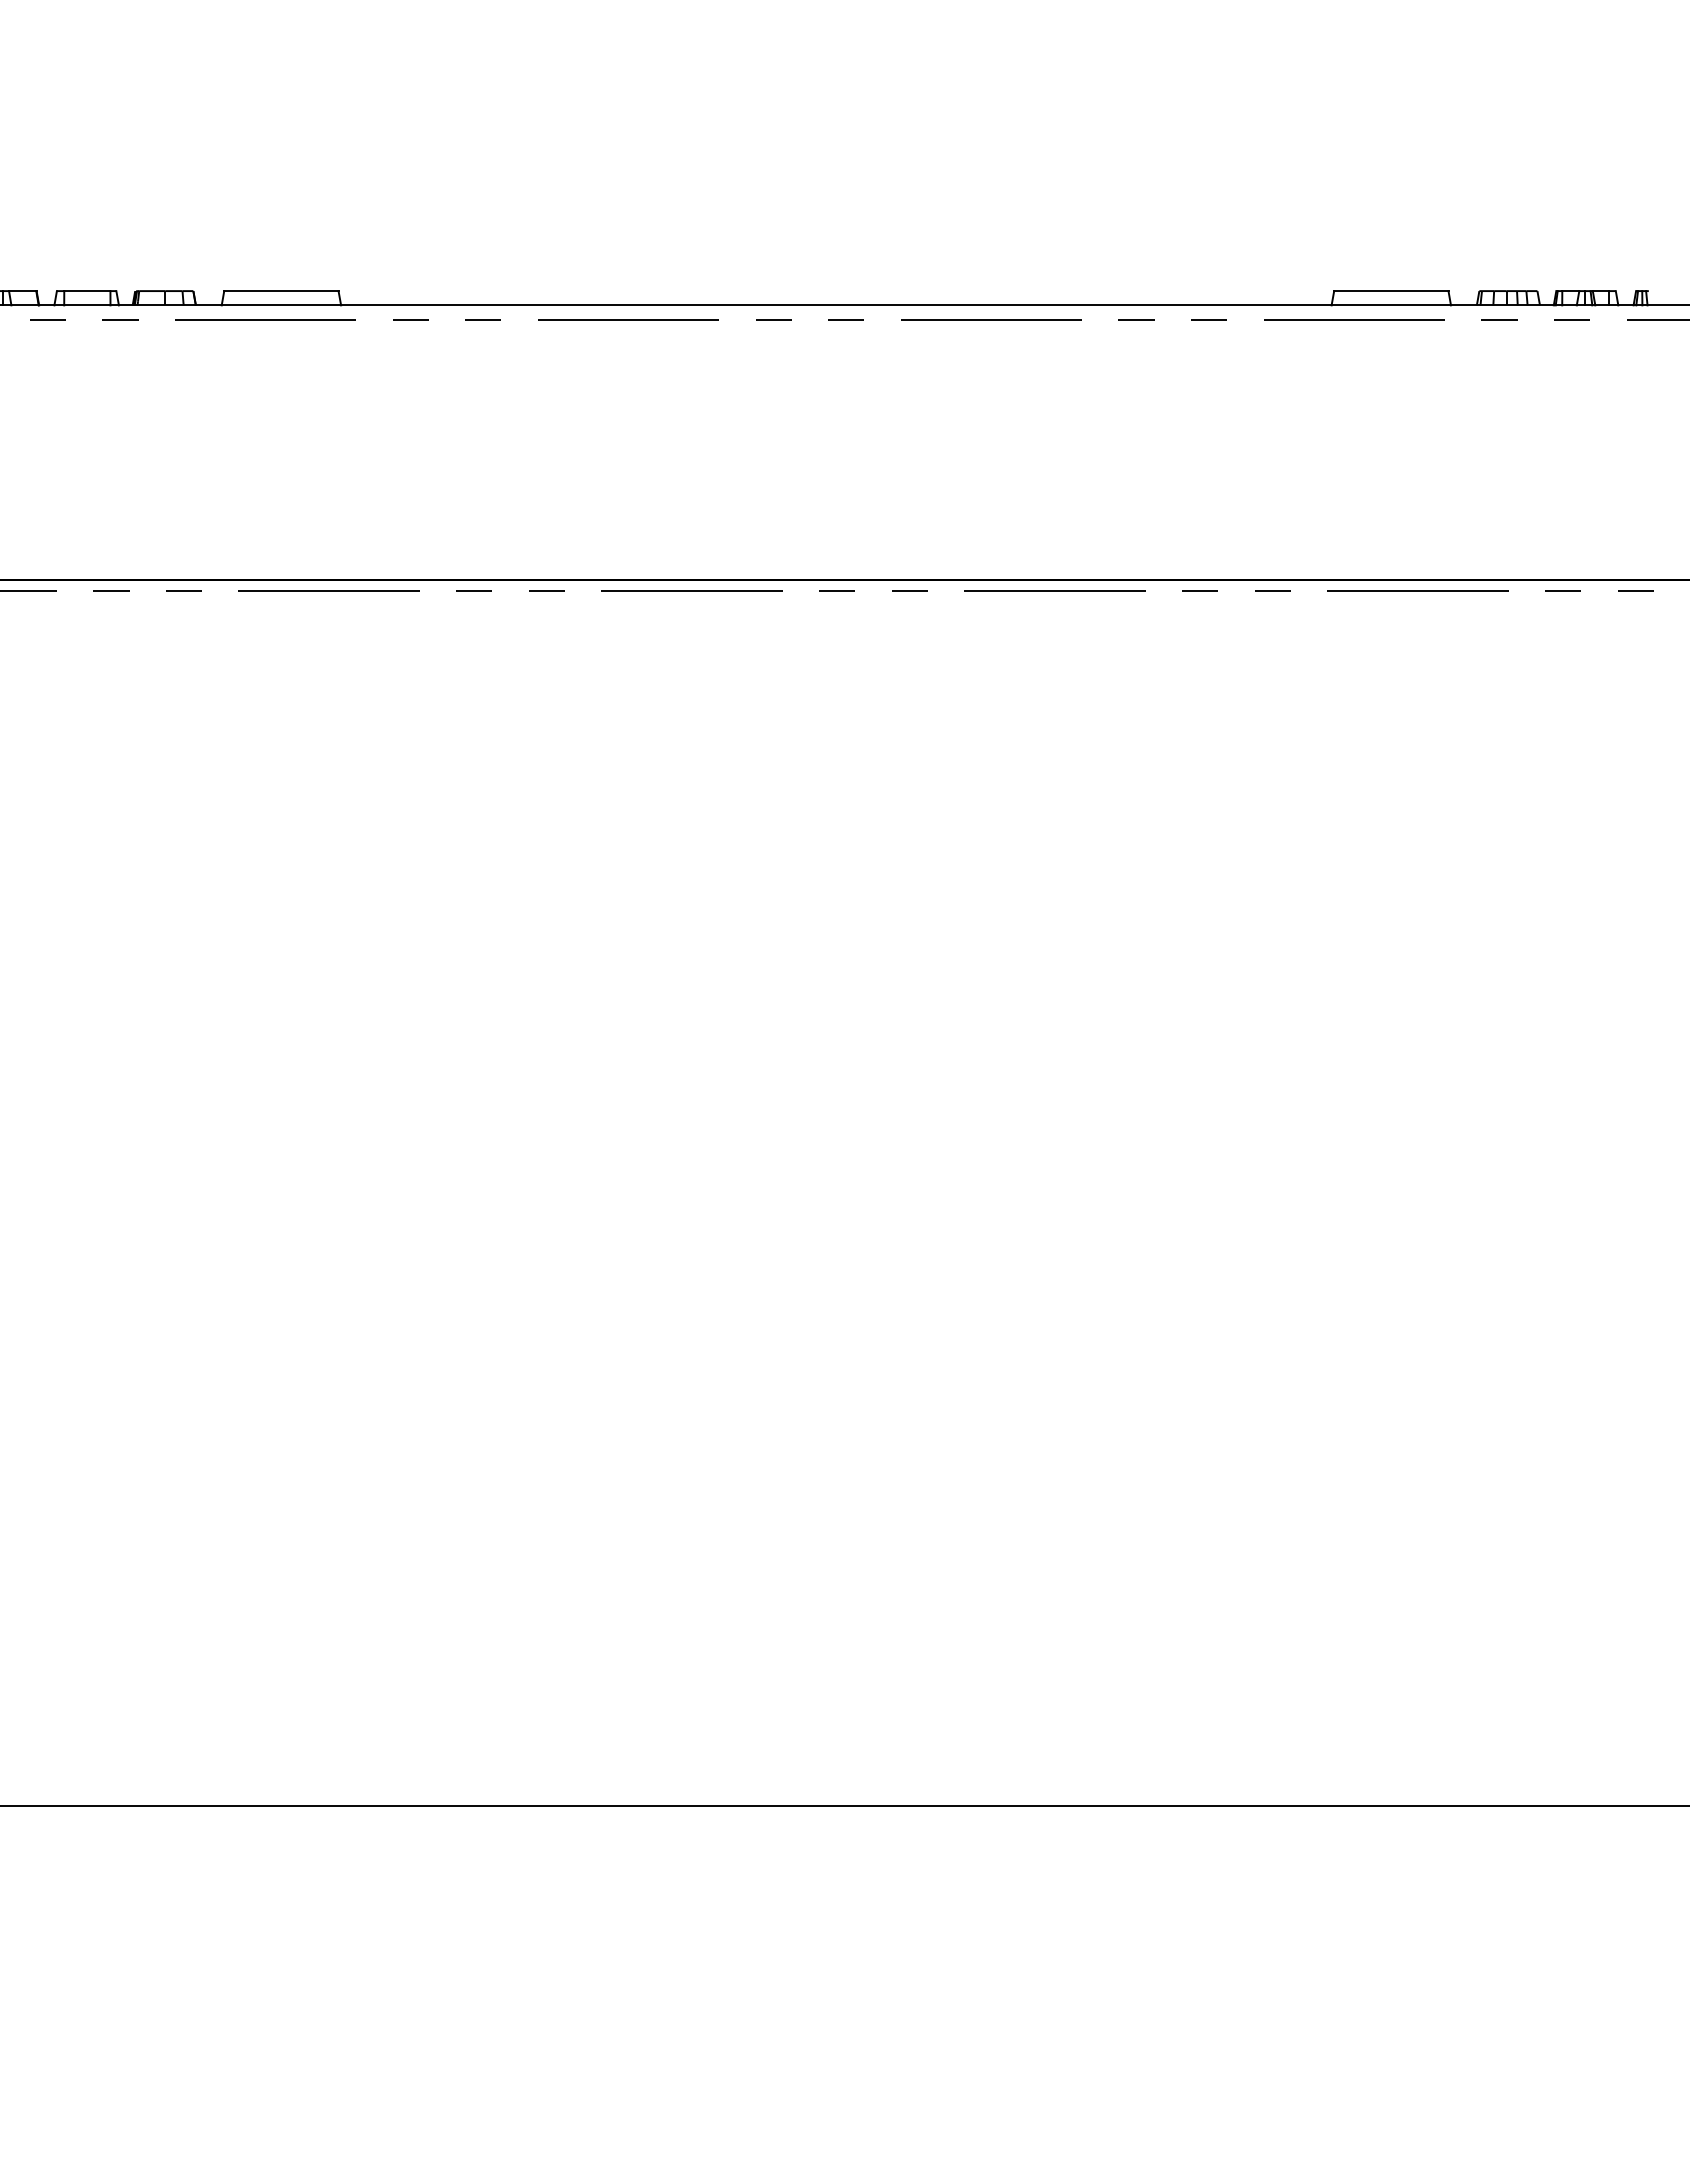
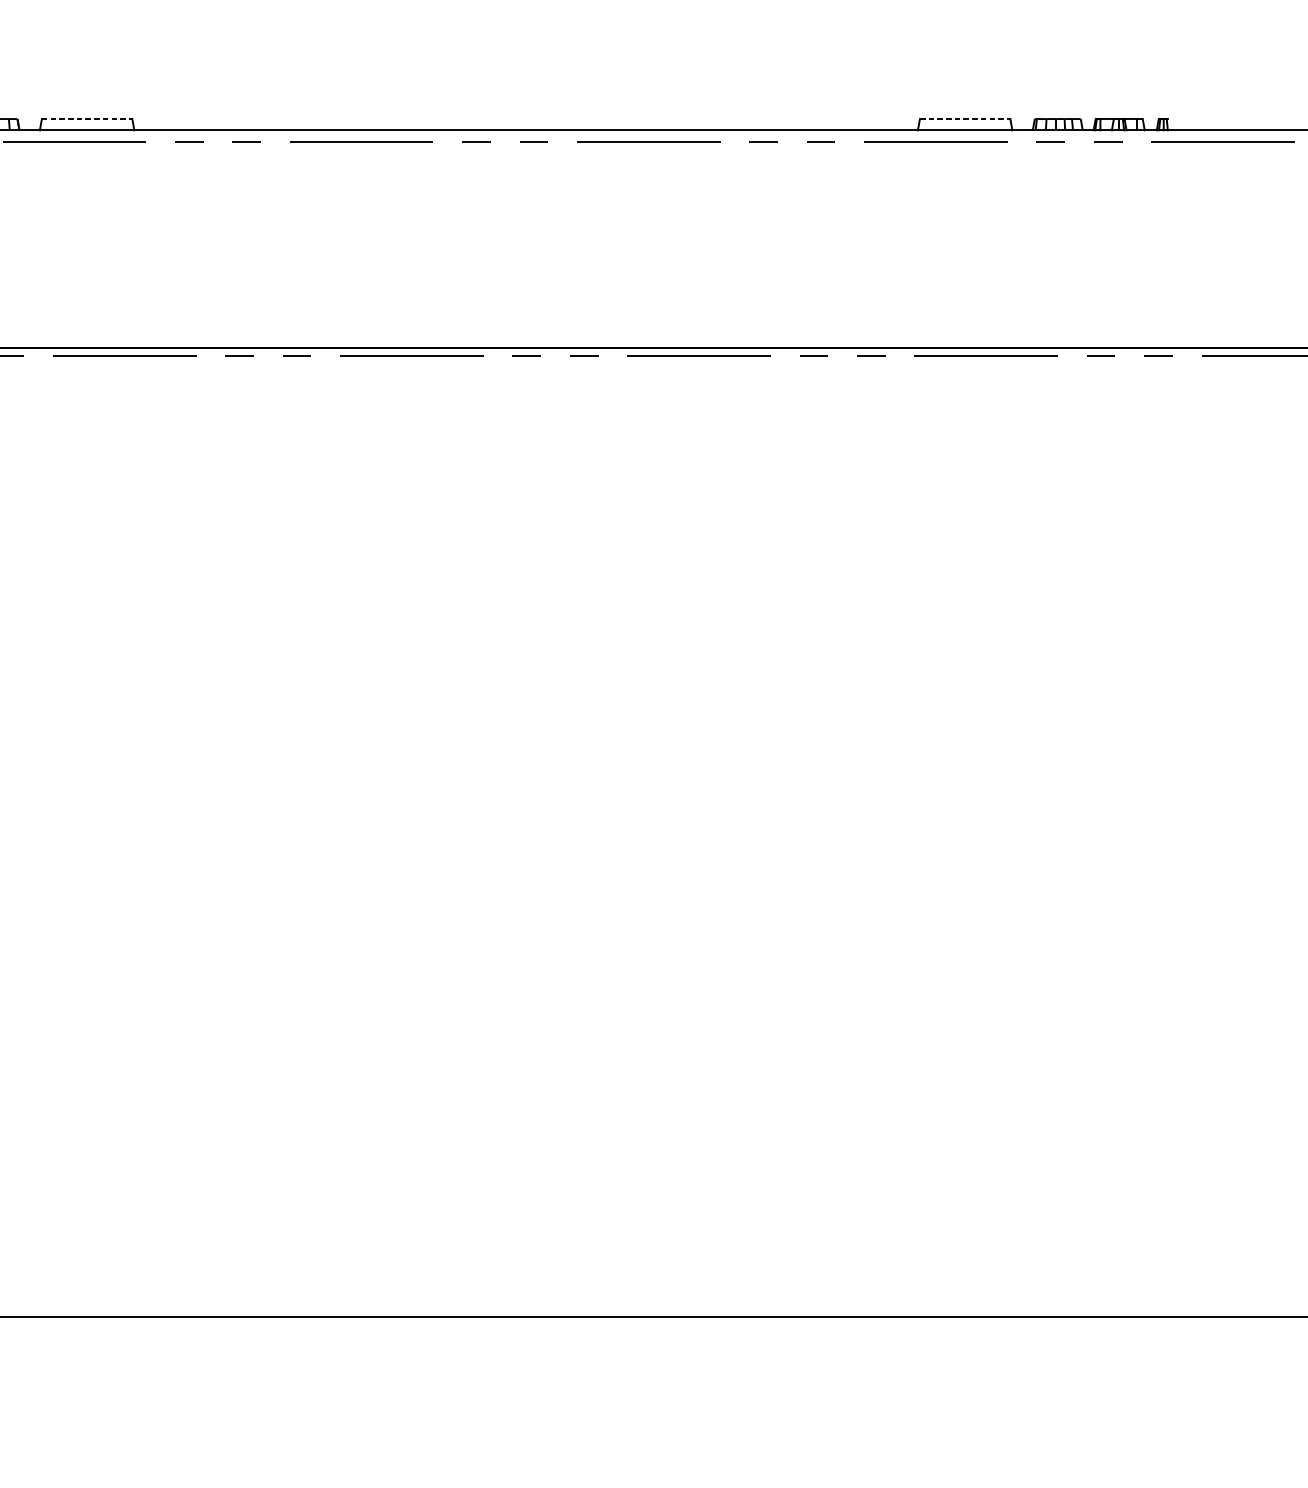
line: (281, 291) -> (87, 119), solid -> dashed
line: (1391, 291) -> (965, 119), solid -> dashed

